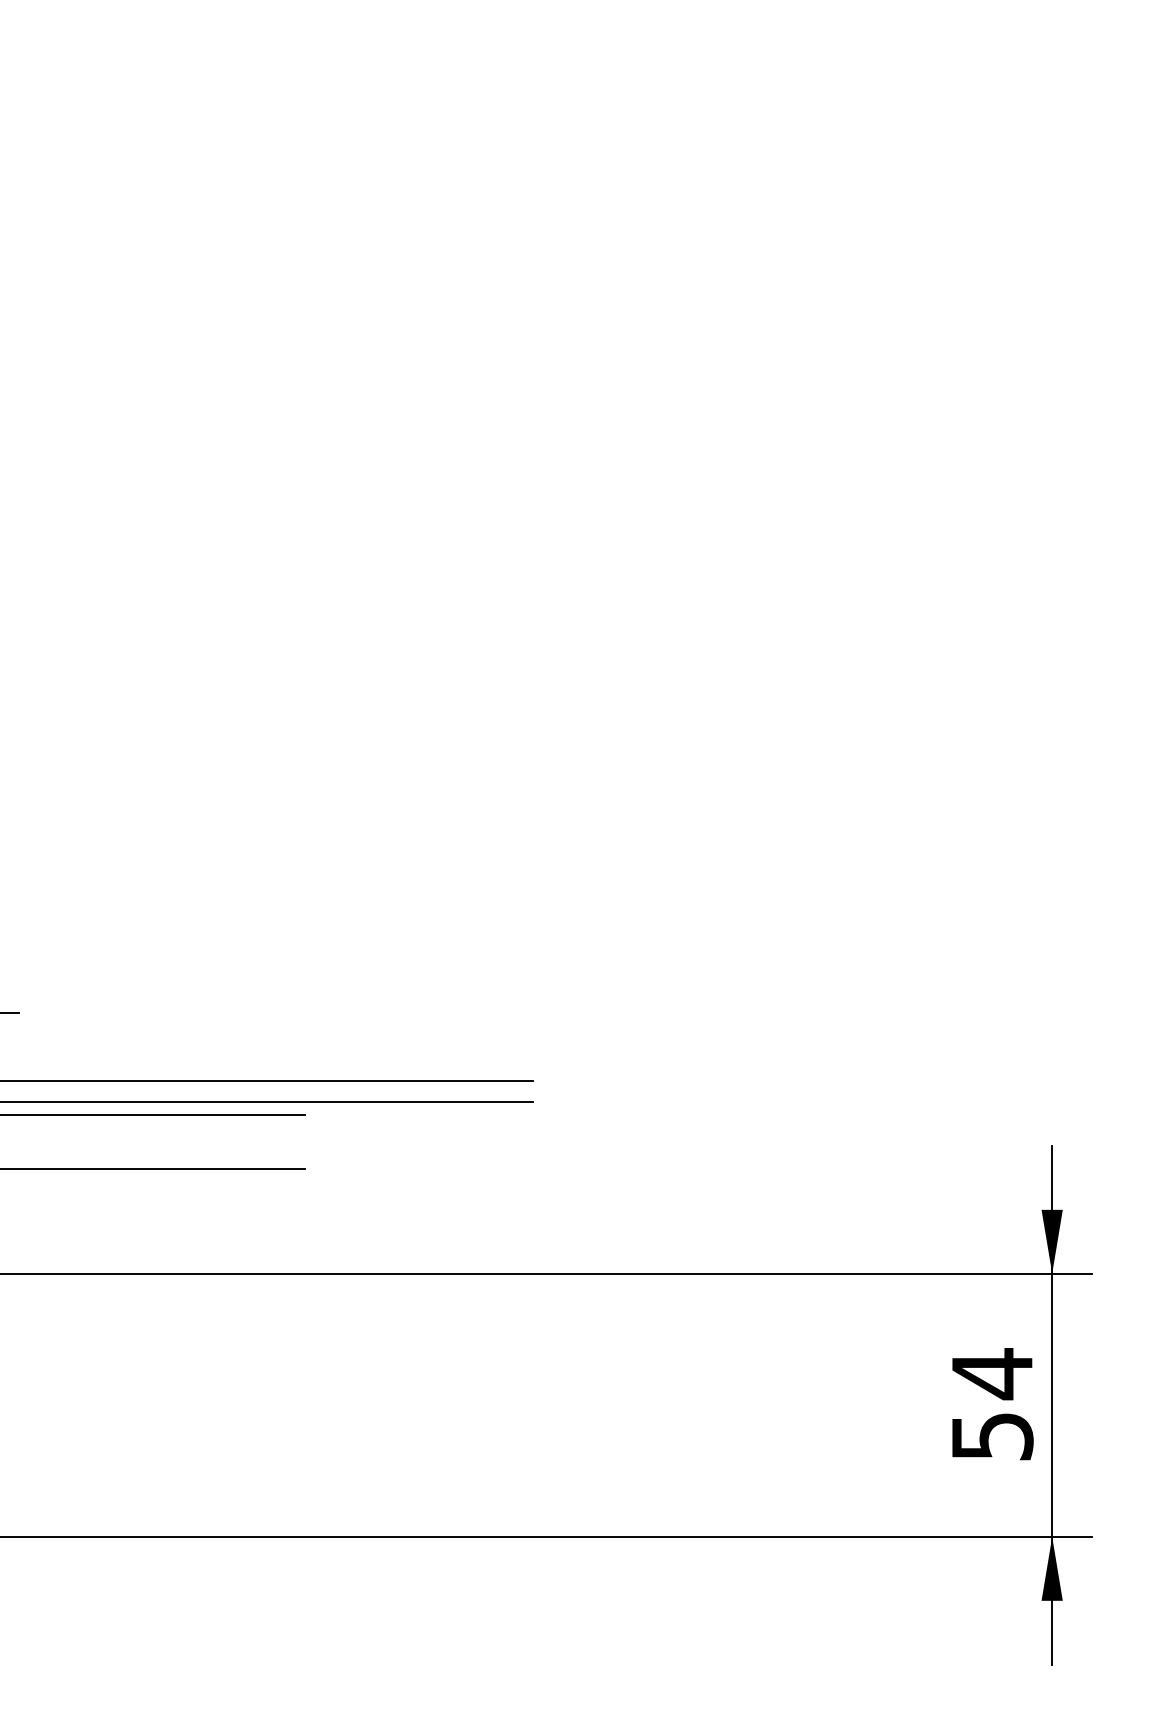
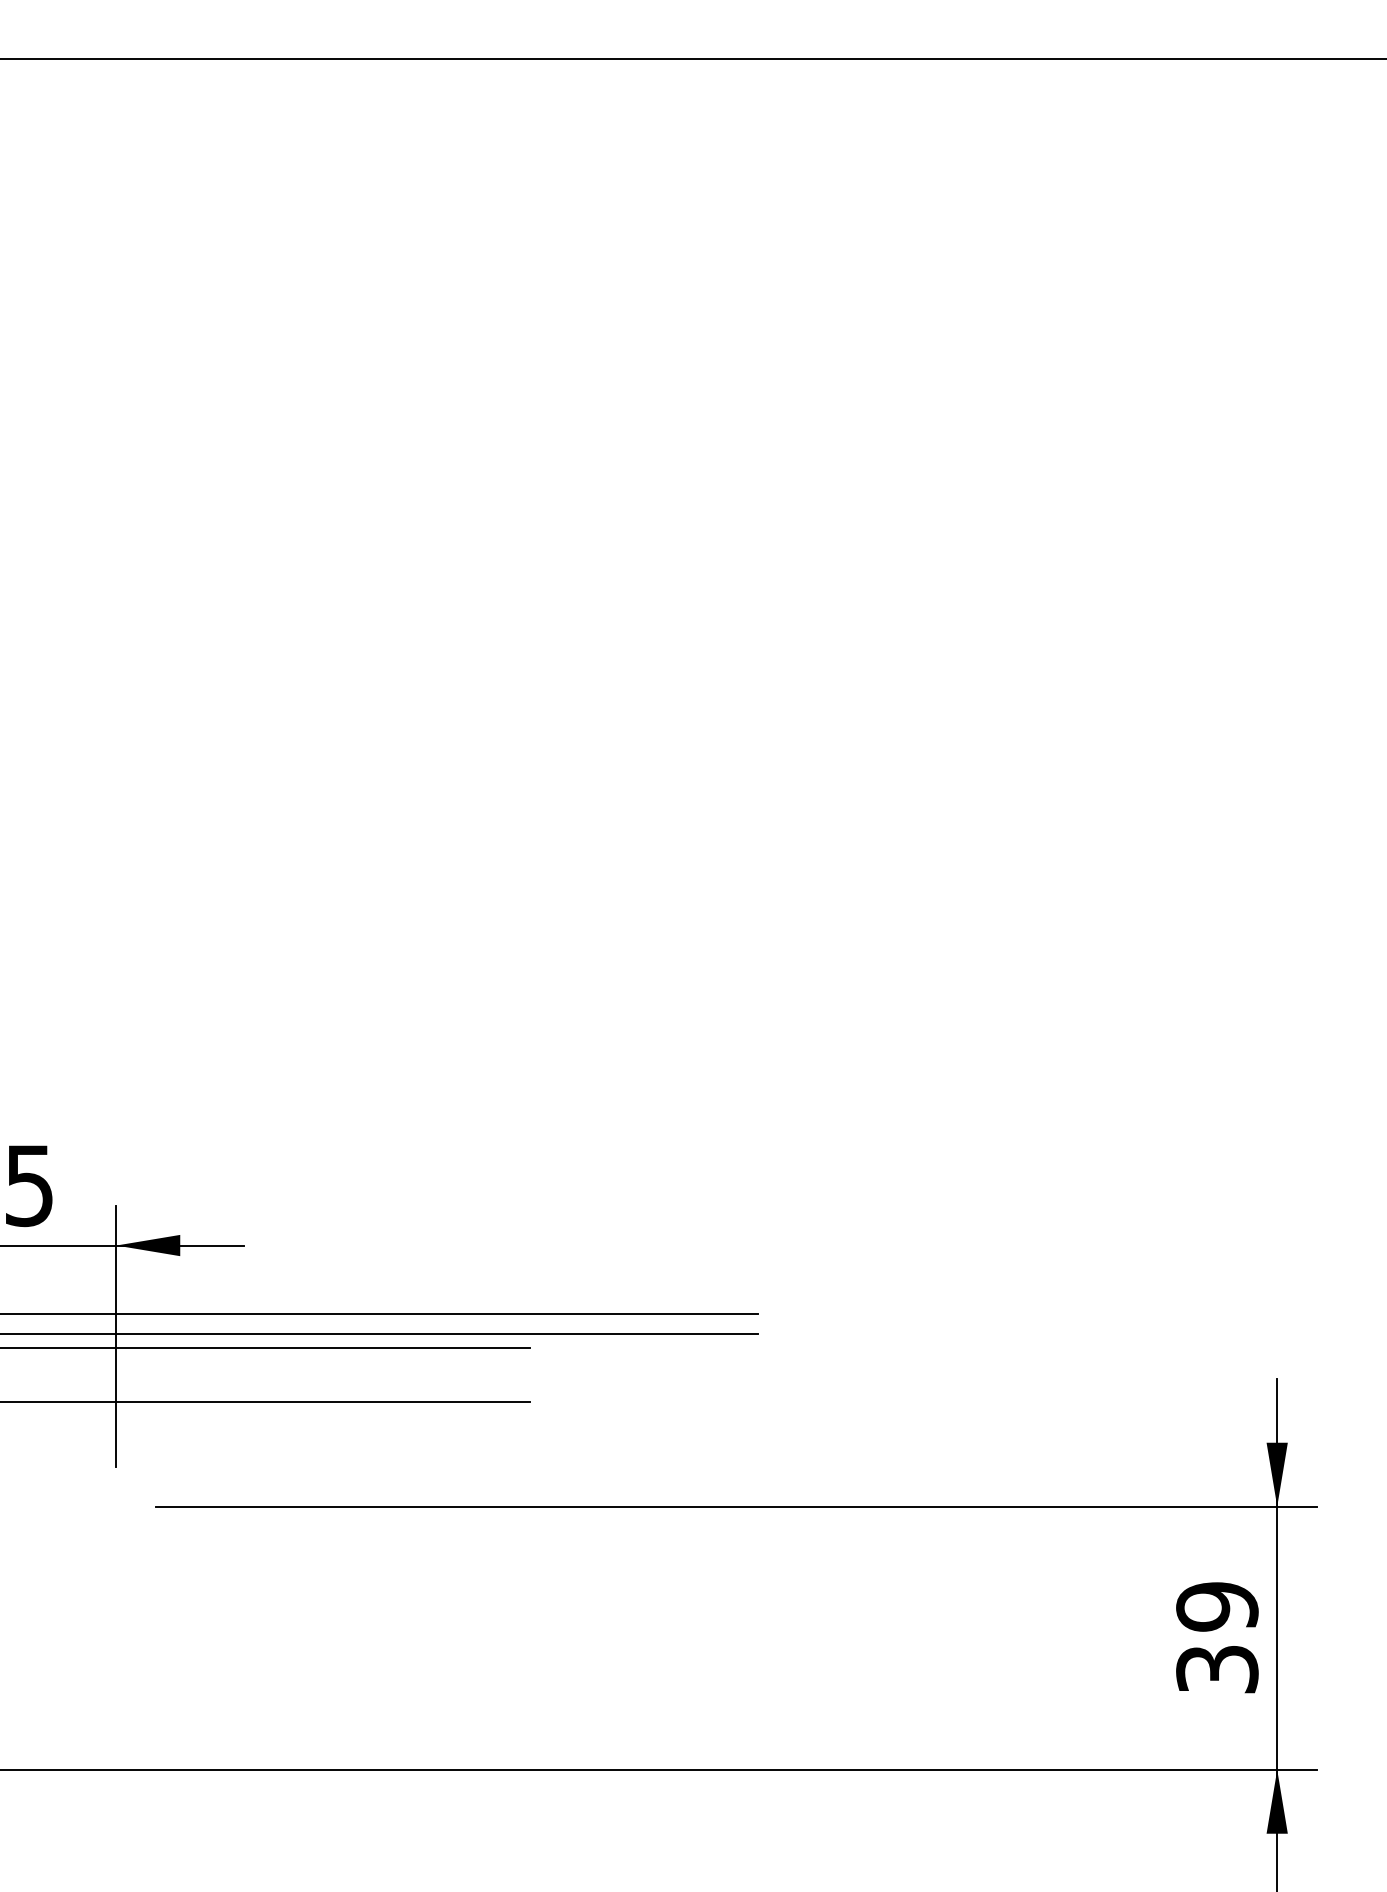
text: (992, 1404) -> (1217, 1637), 54 -> 39

